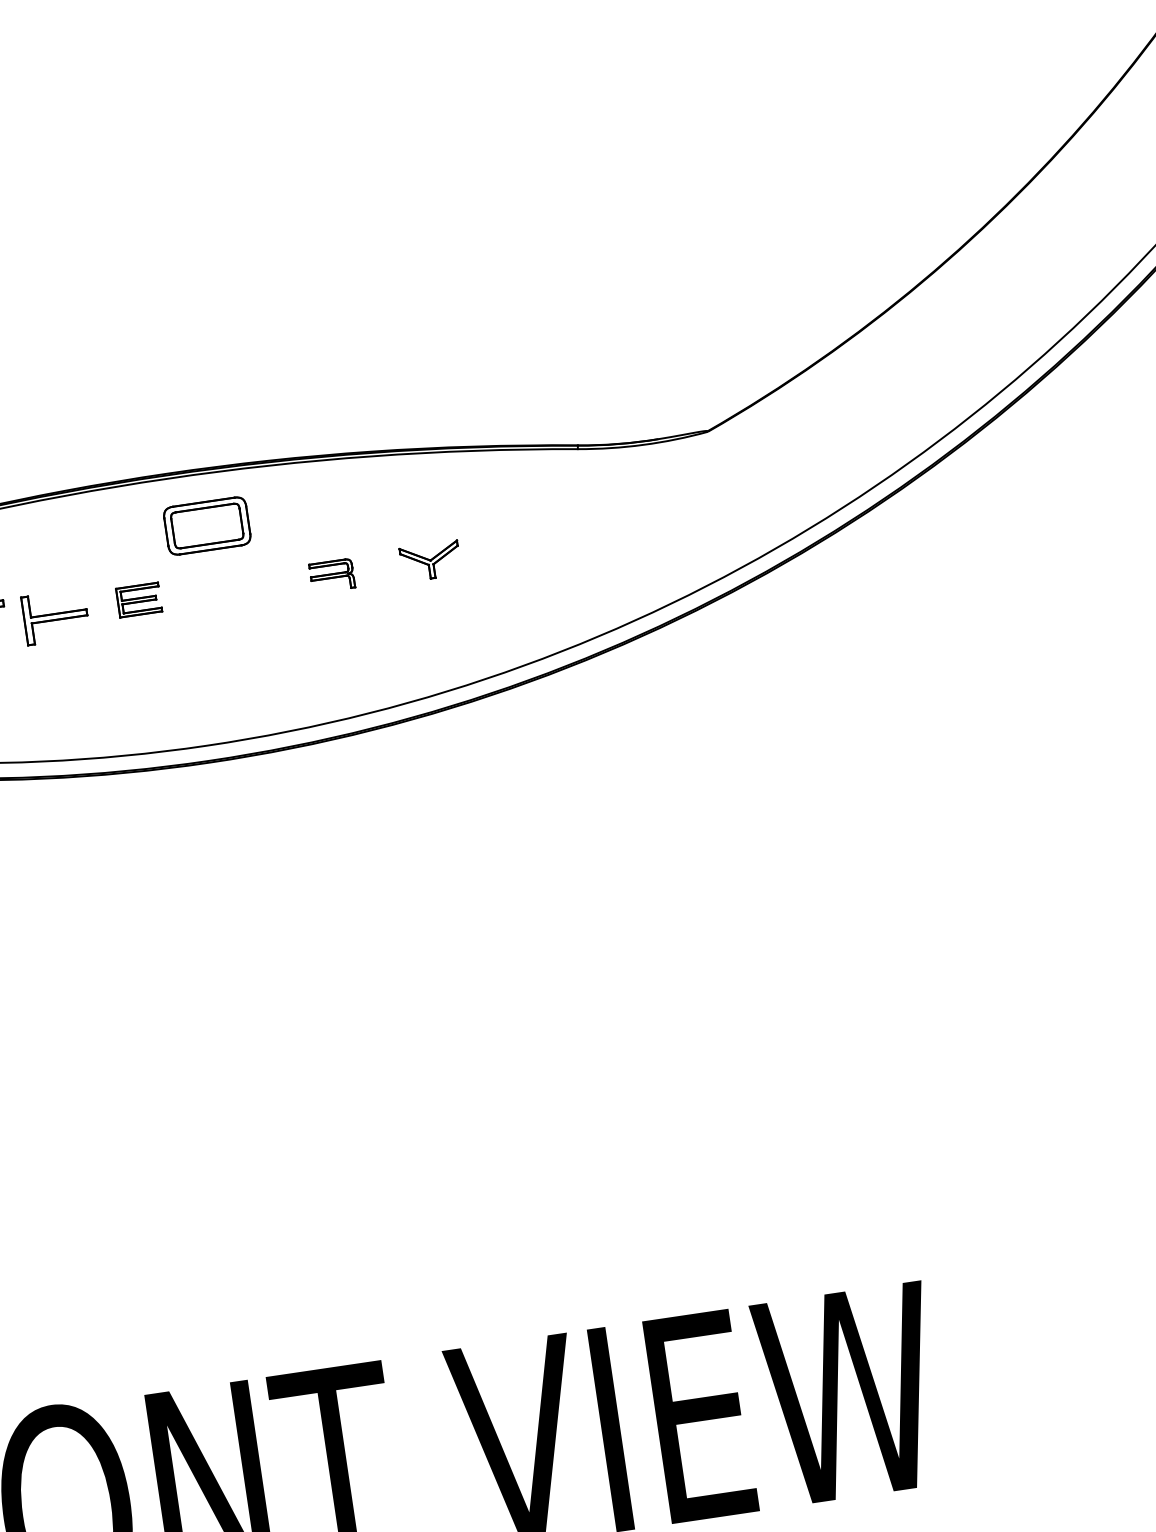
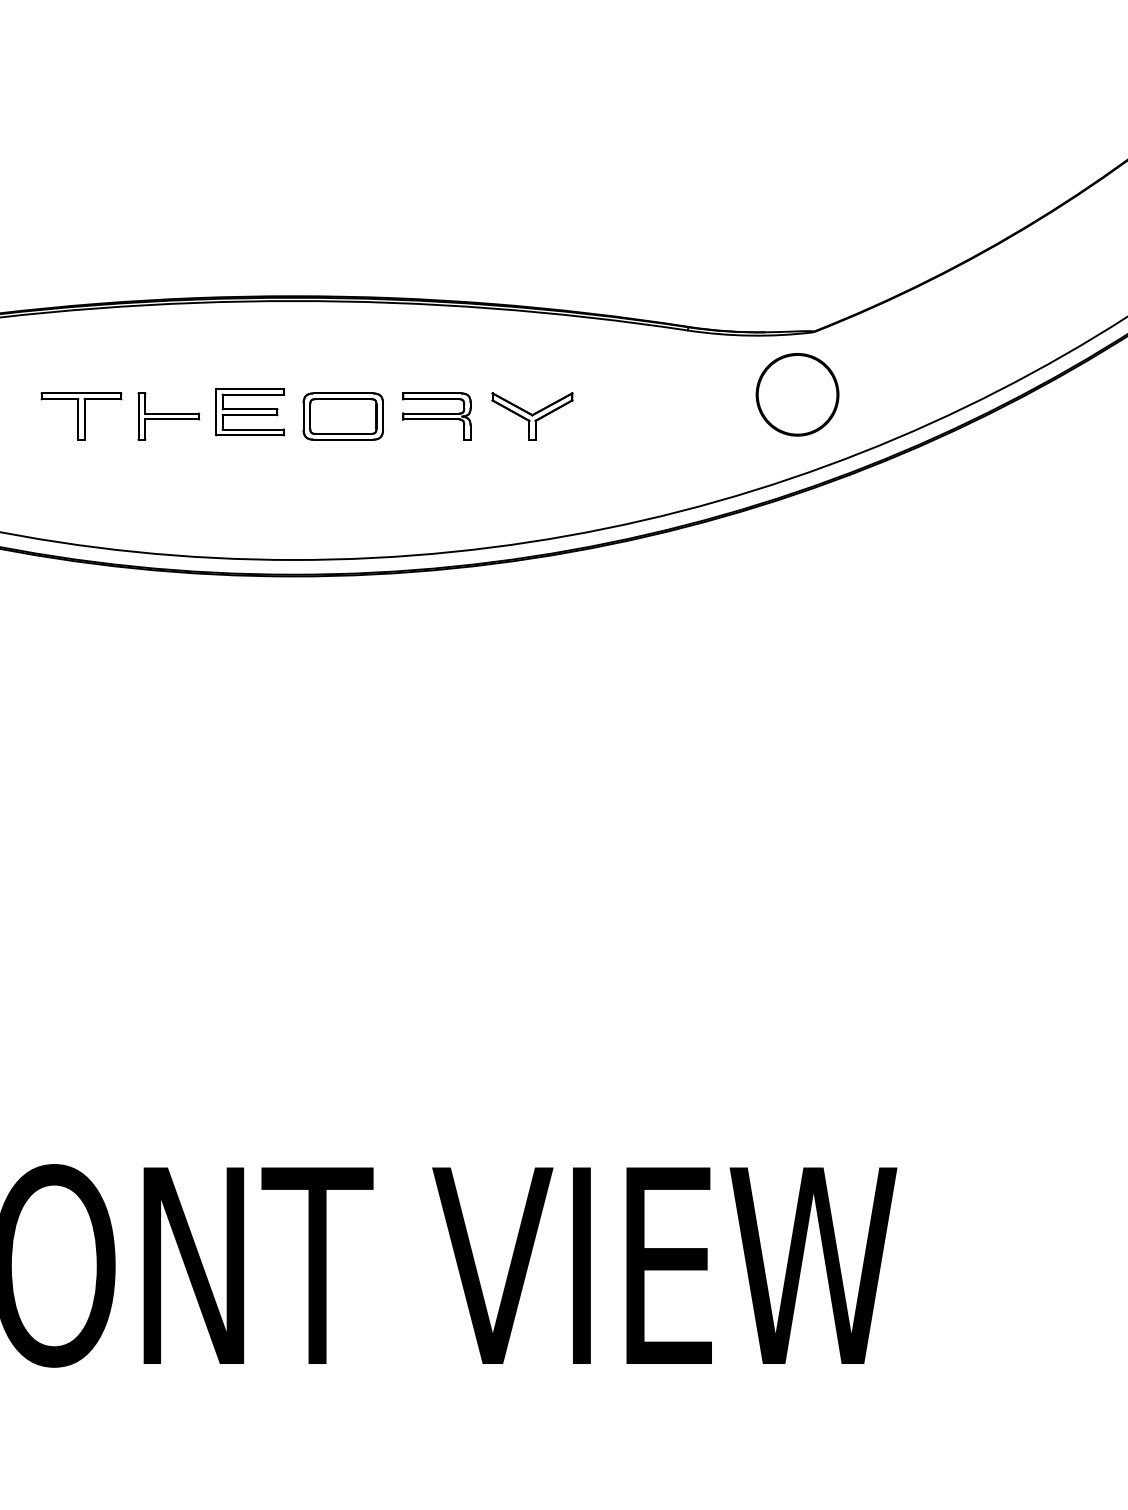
part: (700, 498) -> (797, 394), added
part: (206, 526) -> (342, 416), moved
part: (430, 561) -> (532, 416), size x1.43
part: (331, 576) -> (436, 416), size x1.67
part: (139, 600) -> (250, 412), size x1.67

